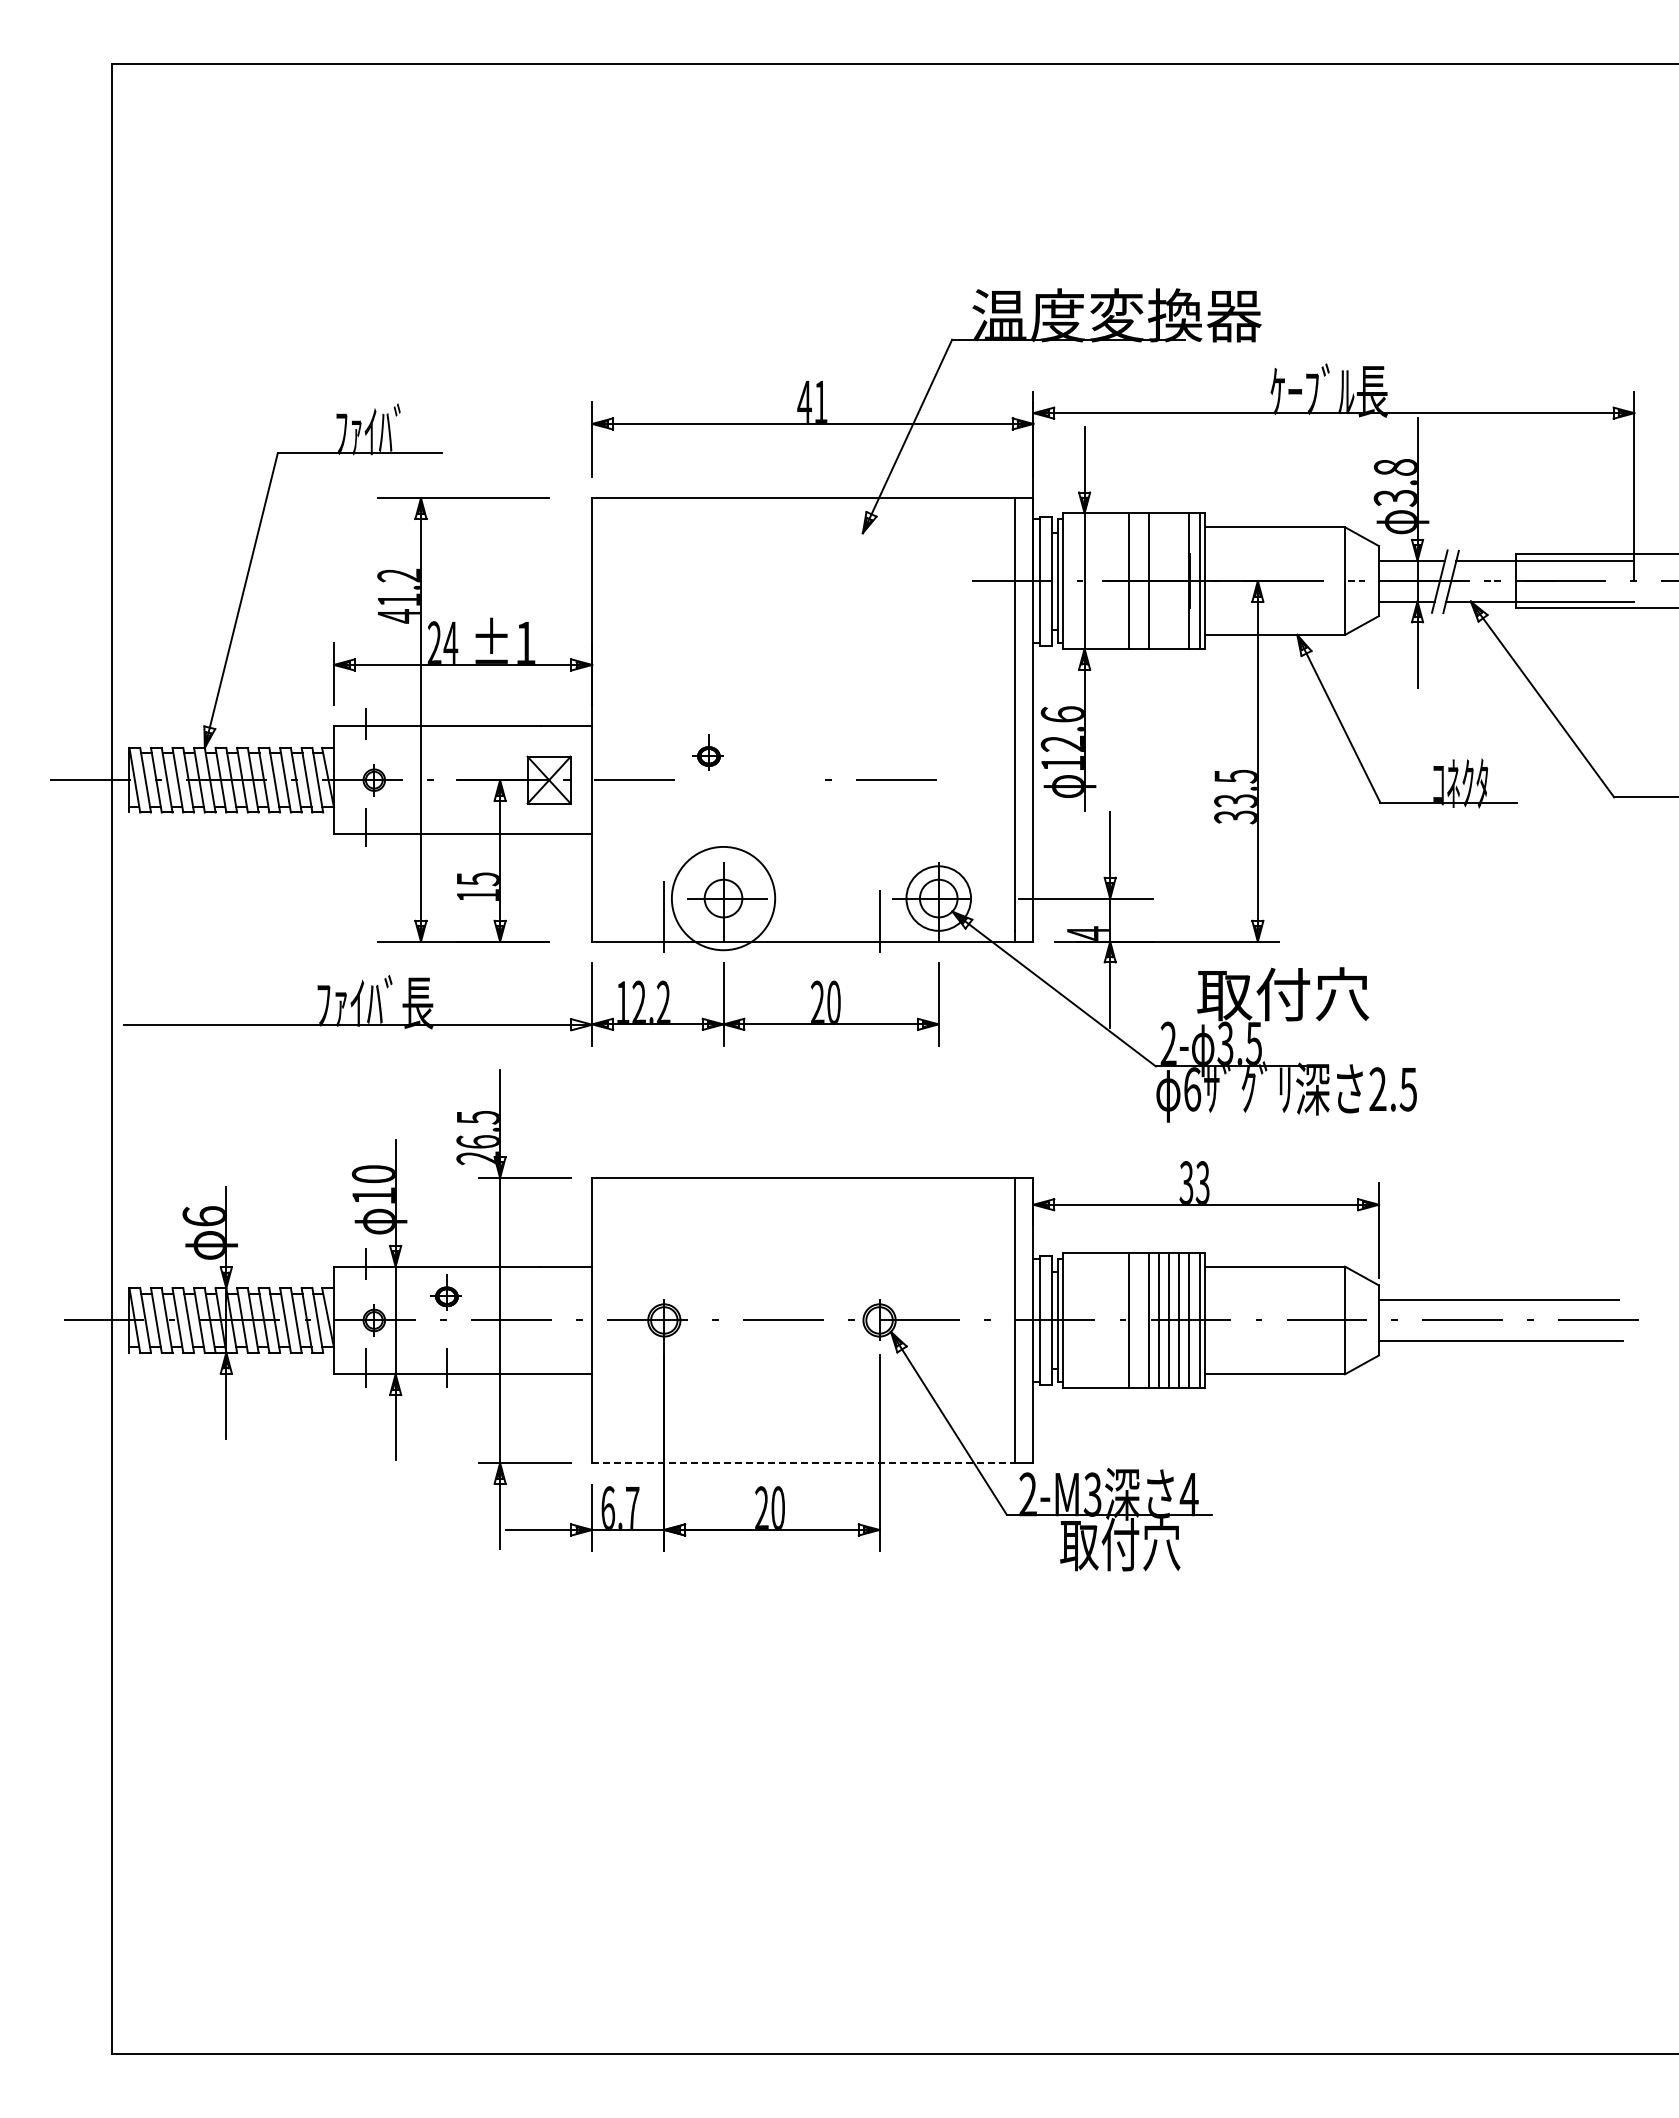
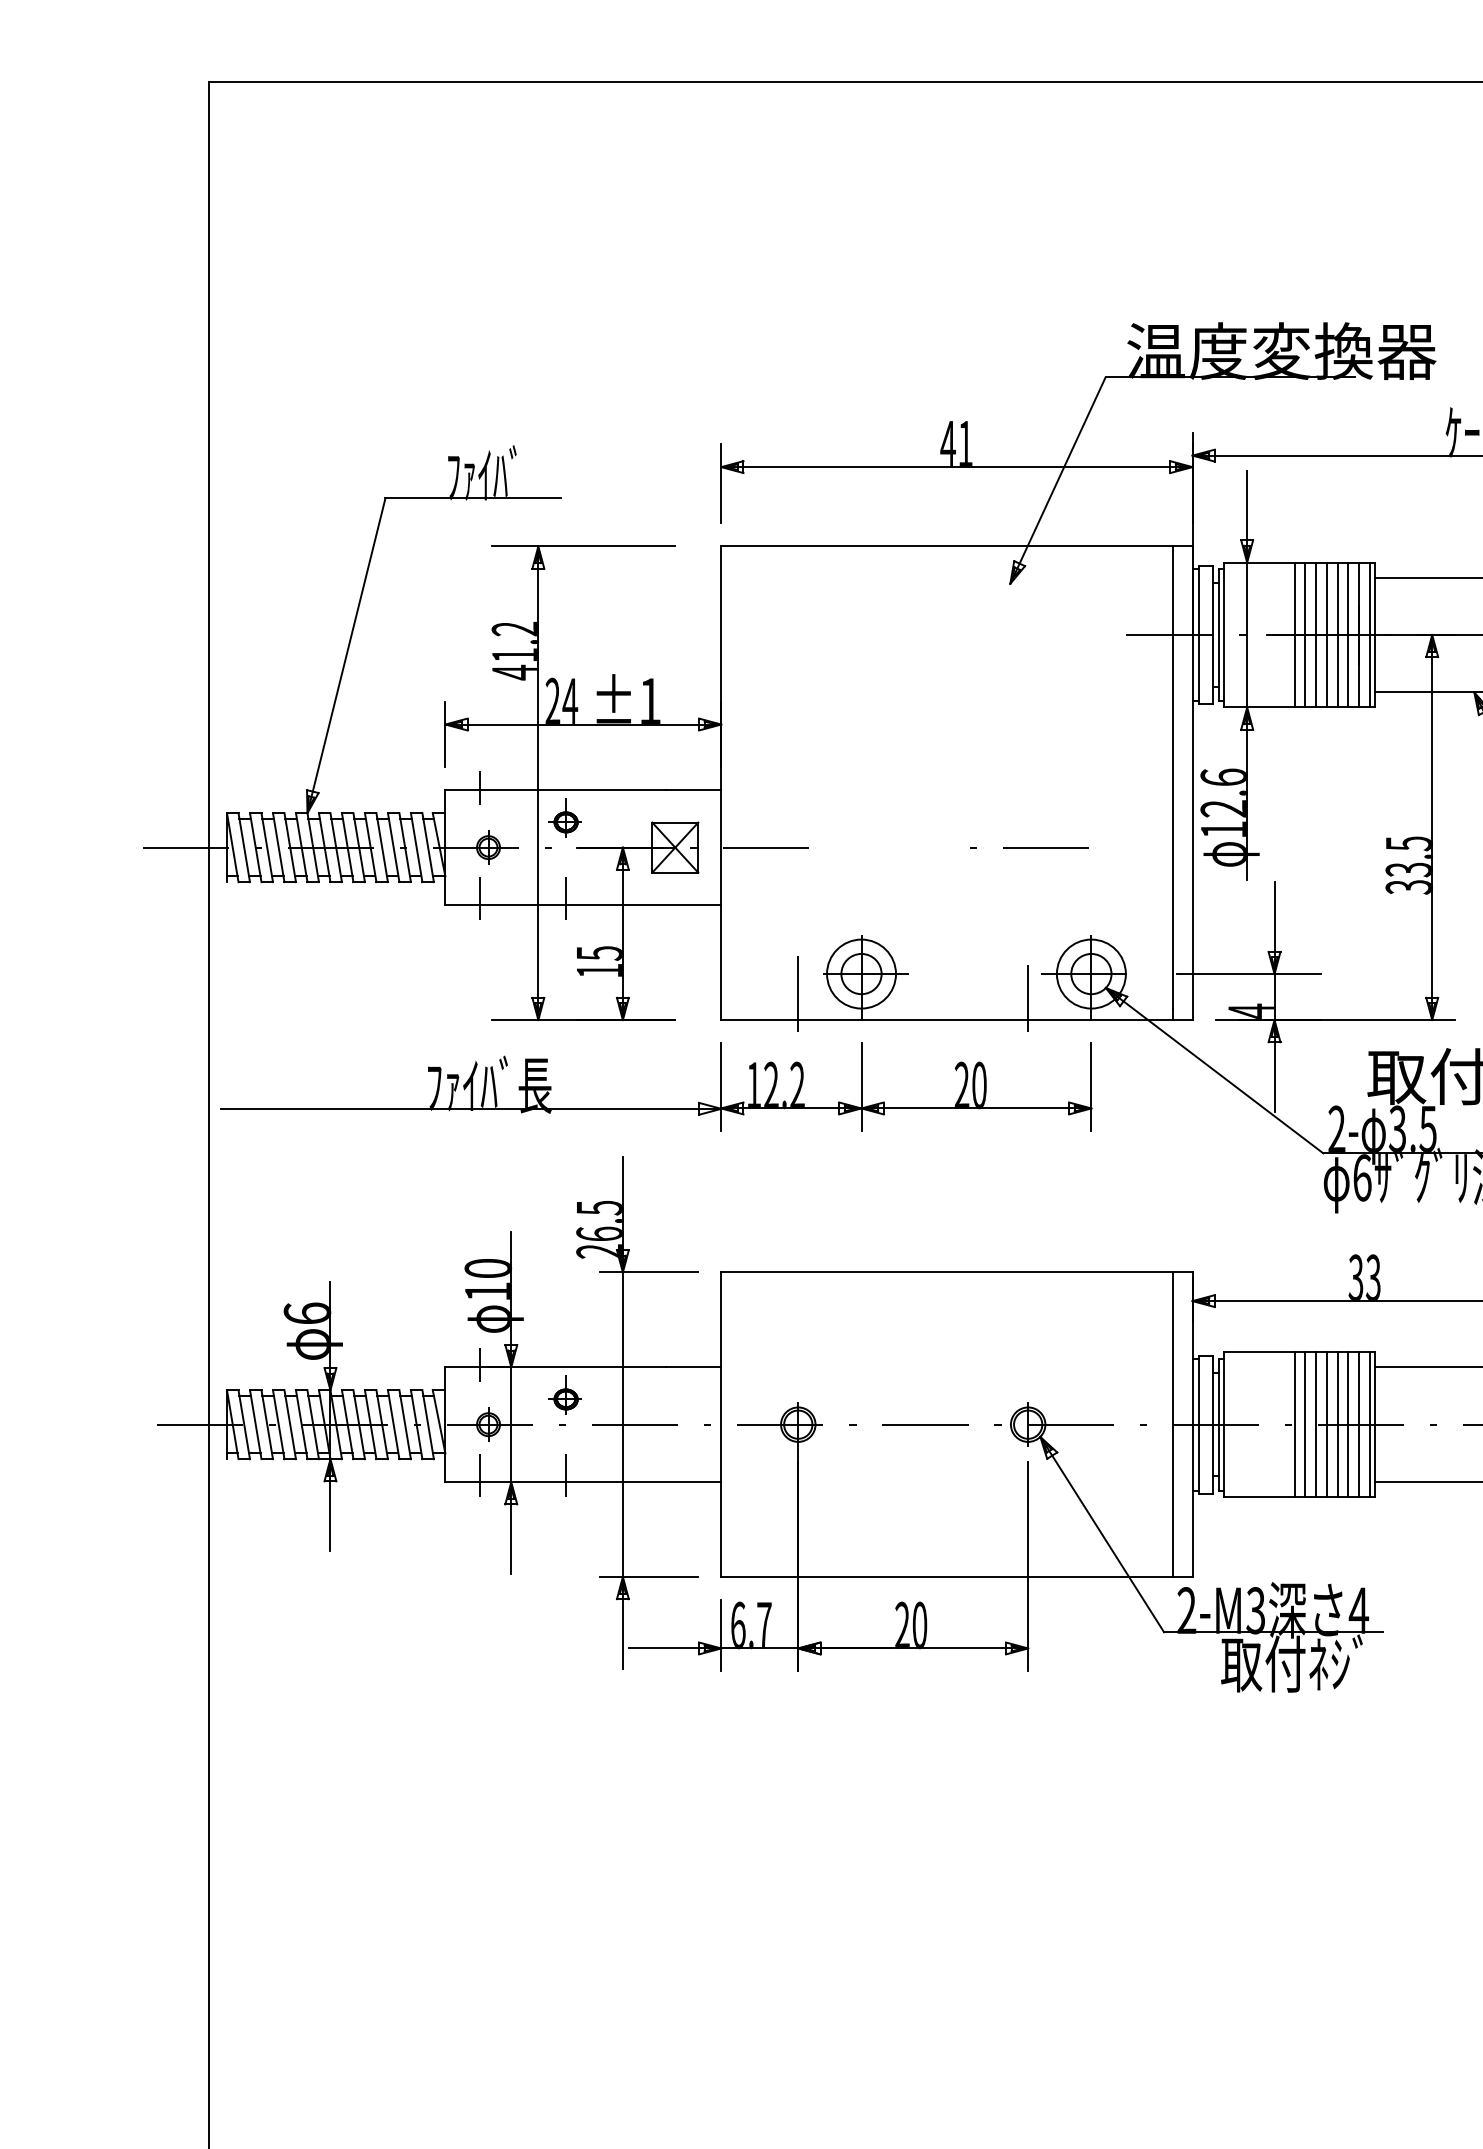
line: (1139, 580) -> (1305, 634), added
line: (1159, 580) -> (1327, 634), added
line: (1169, 580) -> (1337, 634), added
line: (1179, 580) -> (1348, 634), added
part: (707, 752) -> (564, 818), moved
line: (446, 827) -> (565, 898), added
circle: (723, 898) -> (861, 973), size x0.62
line: (1139, 1320) -> (1305, 1424), added
line: (804, 1463) -> (947, 1577), dashed -> solid
text: (1167, 1543) -> (1335, 1662), 取付穴 -> 取付ﾈｼﾞ

